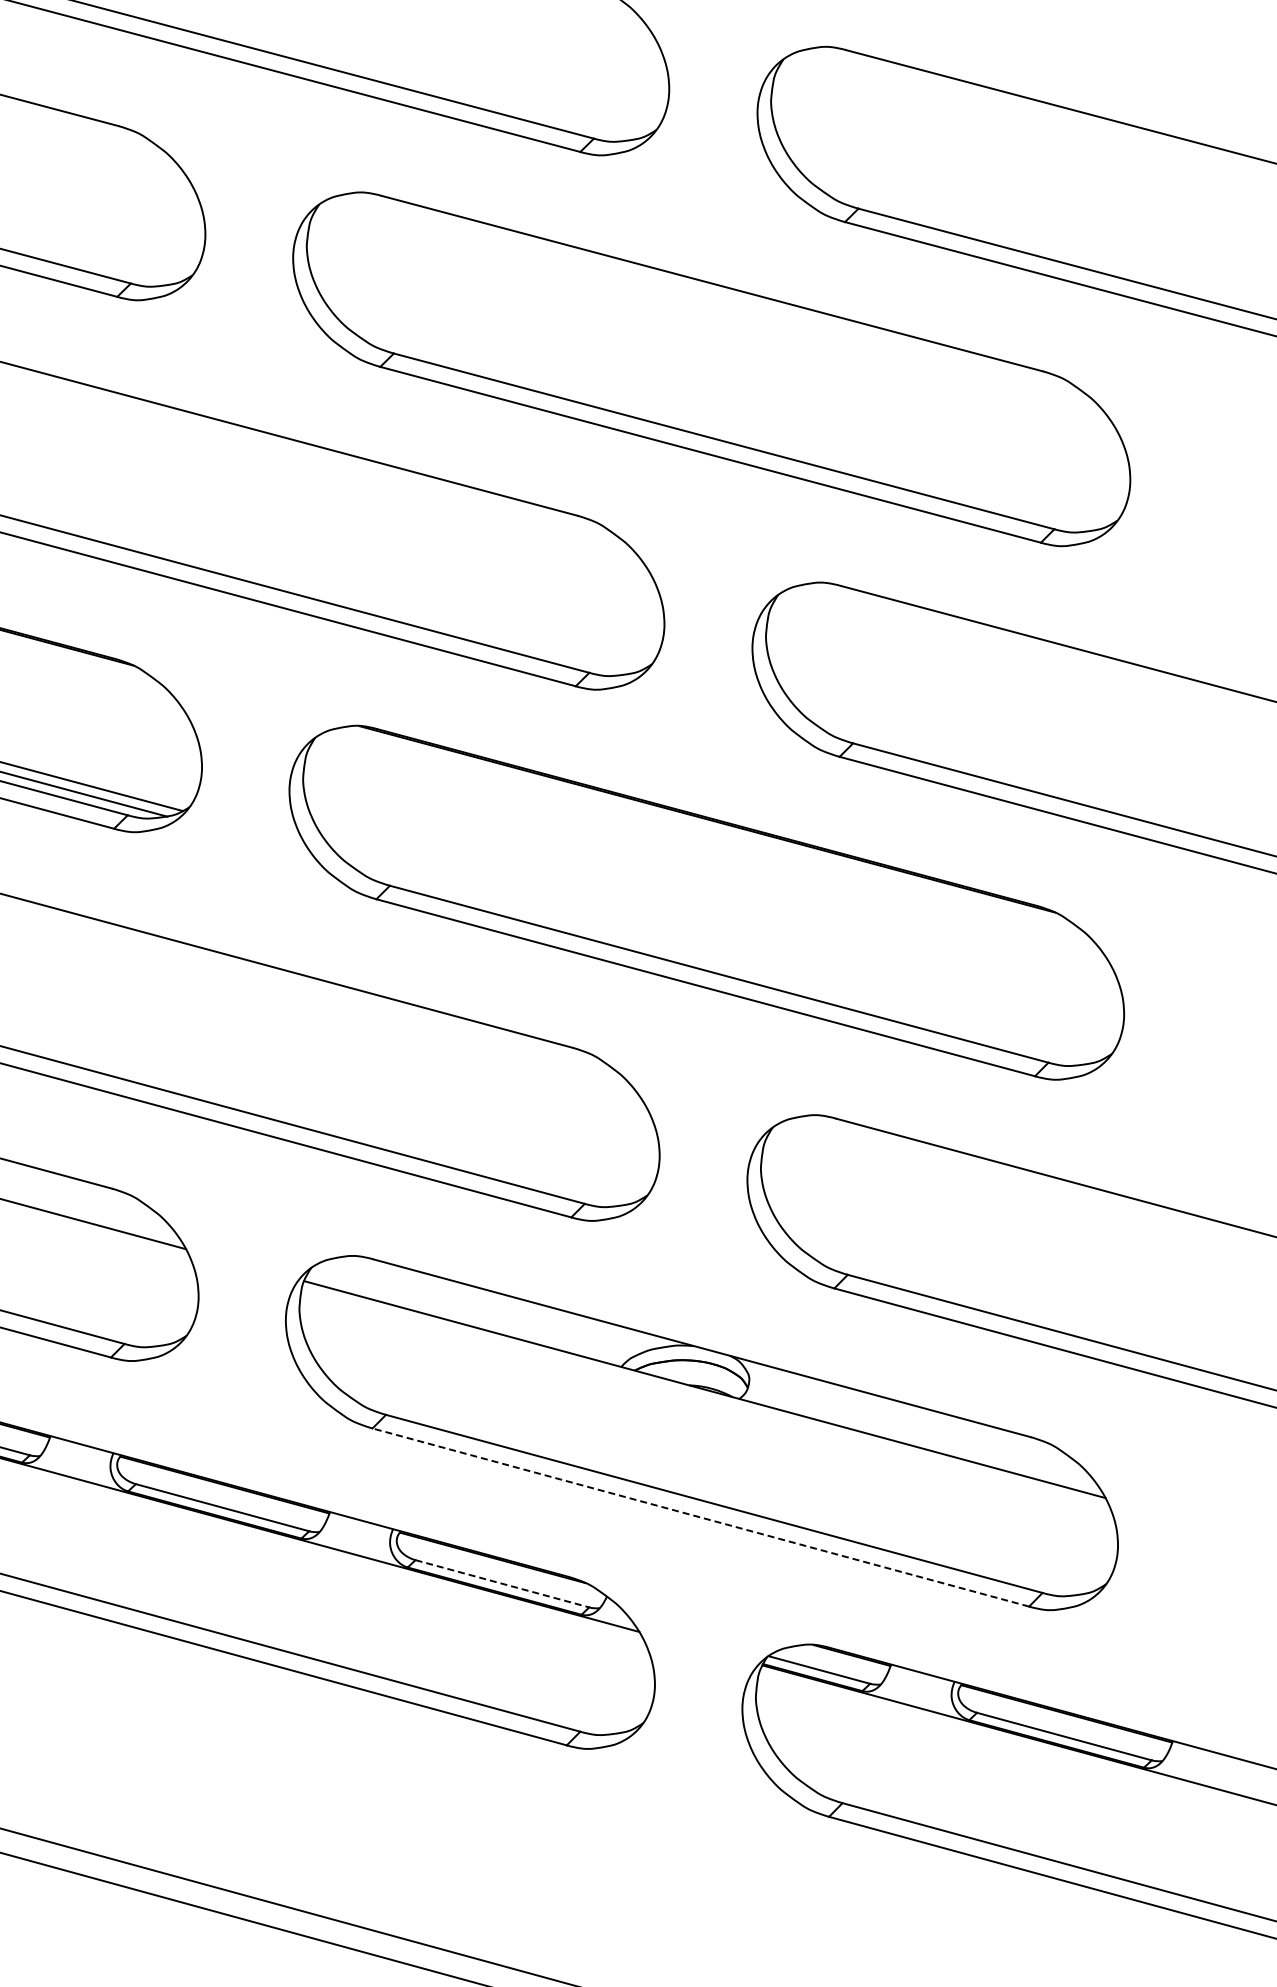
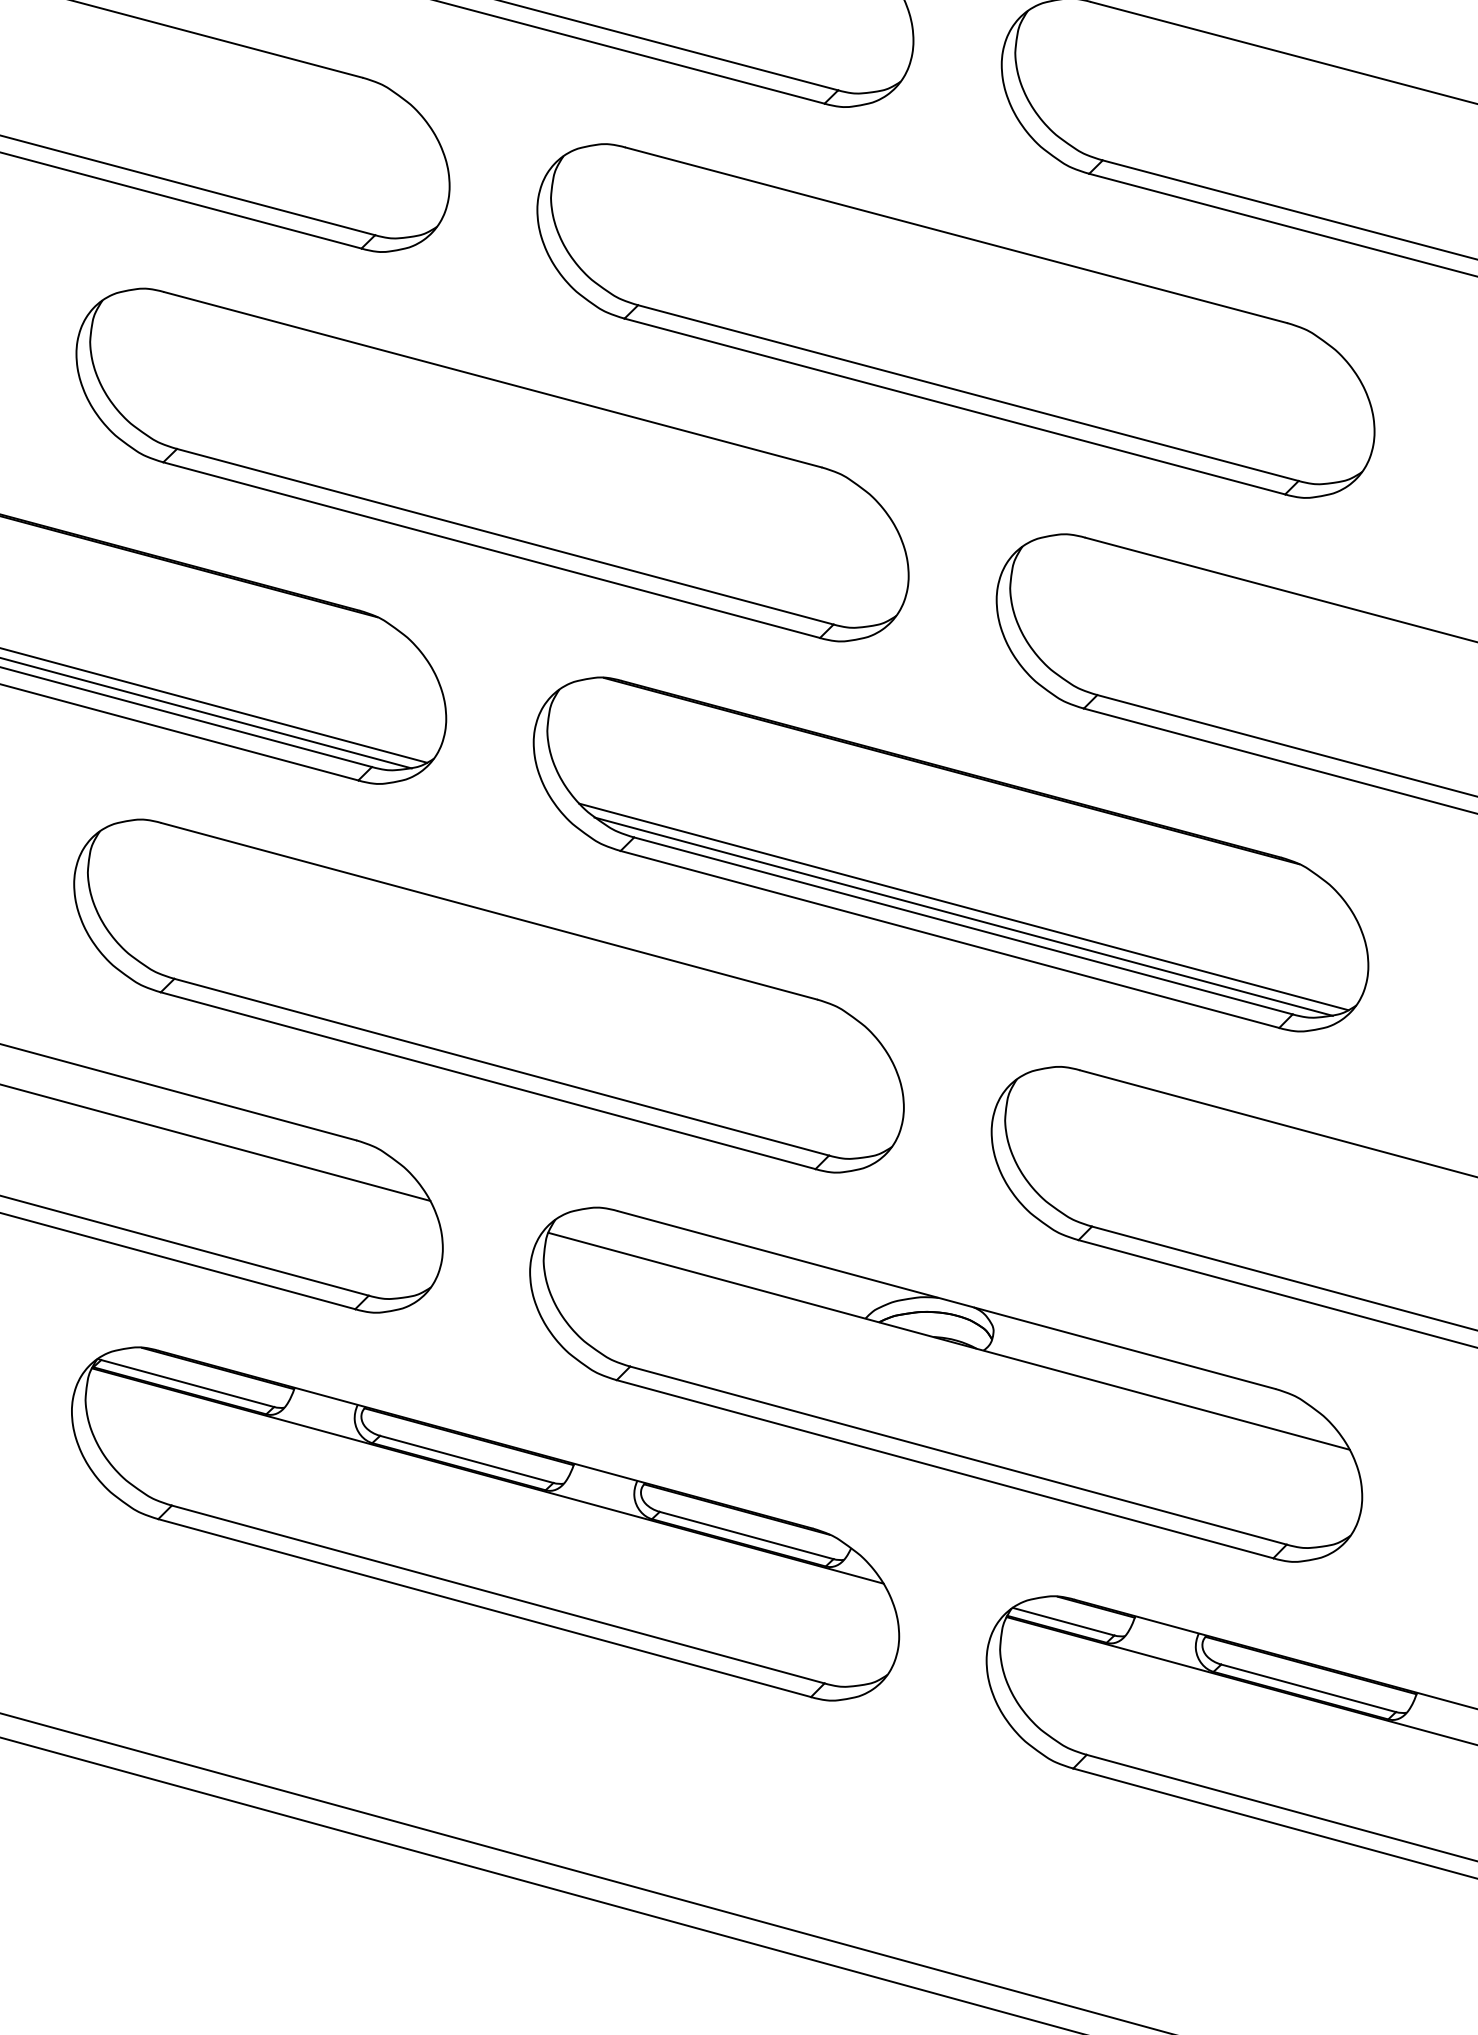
line: (719, 954) -> (963, 906), added
line: (719, 964) -> (963, 916), added
line: (700, 1517) -> (944, 1469), dashed -> solid
line: (503, 1583) -> (747, 1535), dashed -> solid

